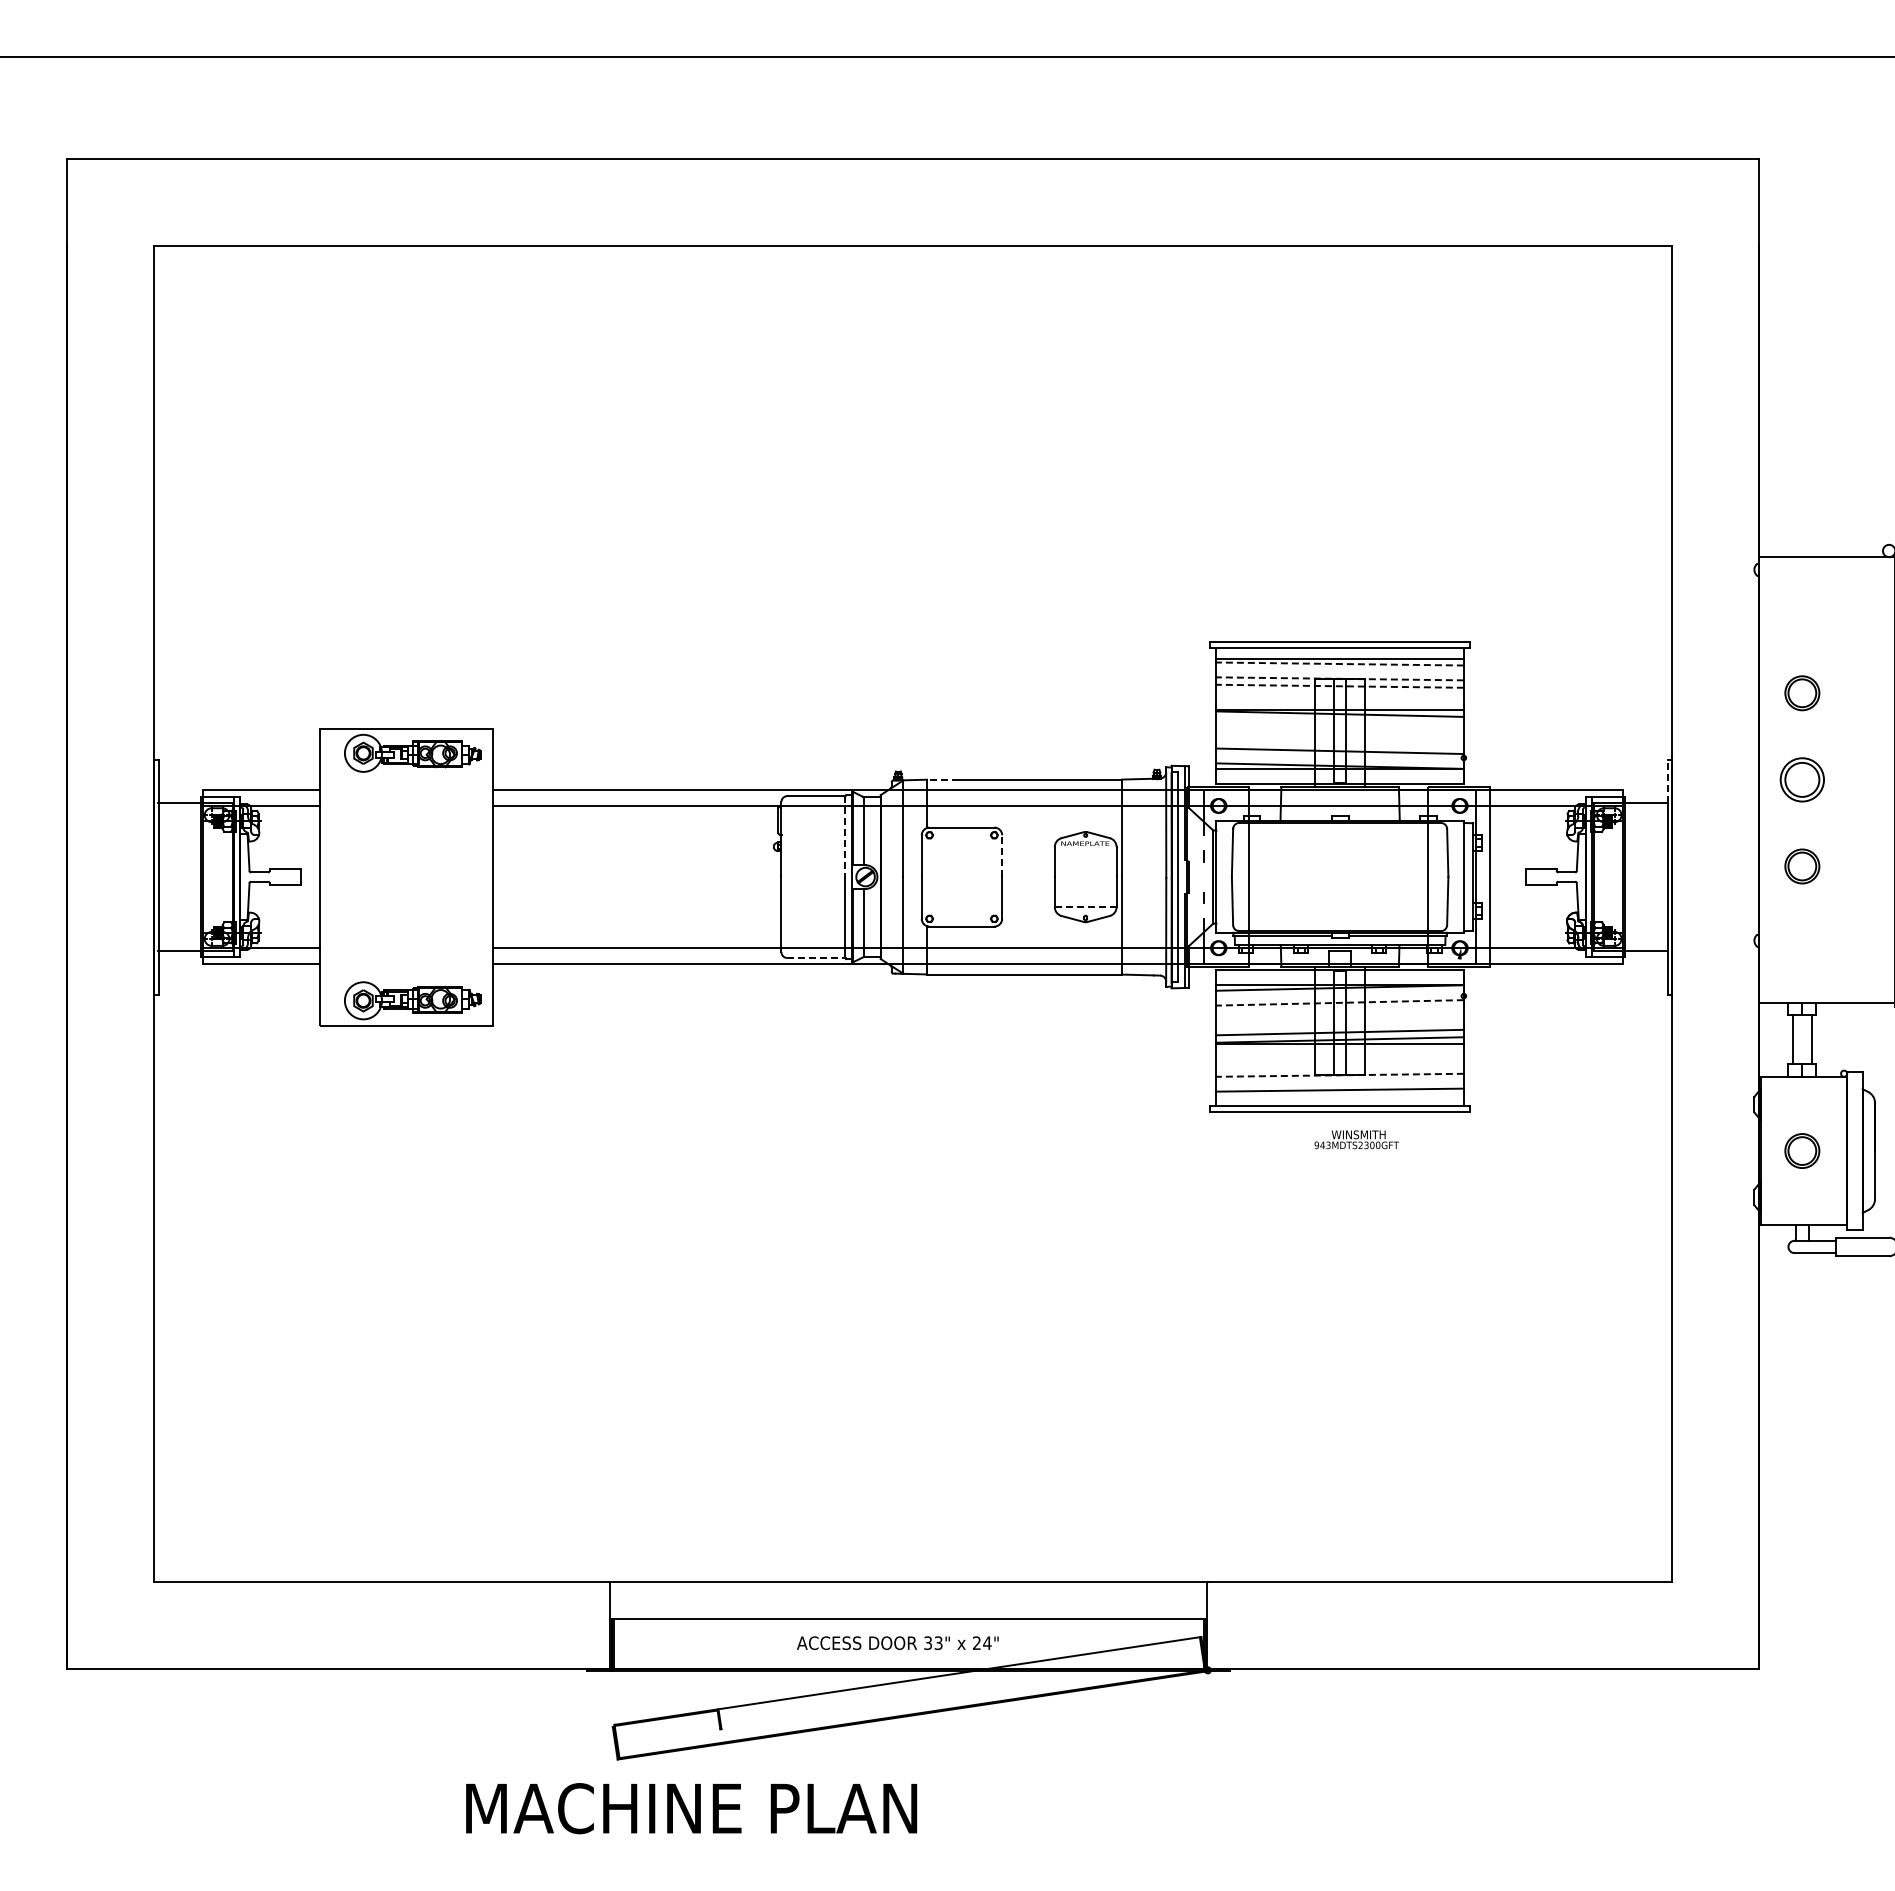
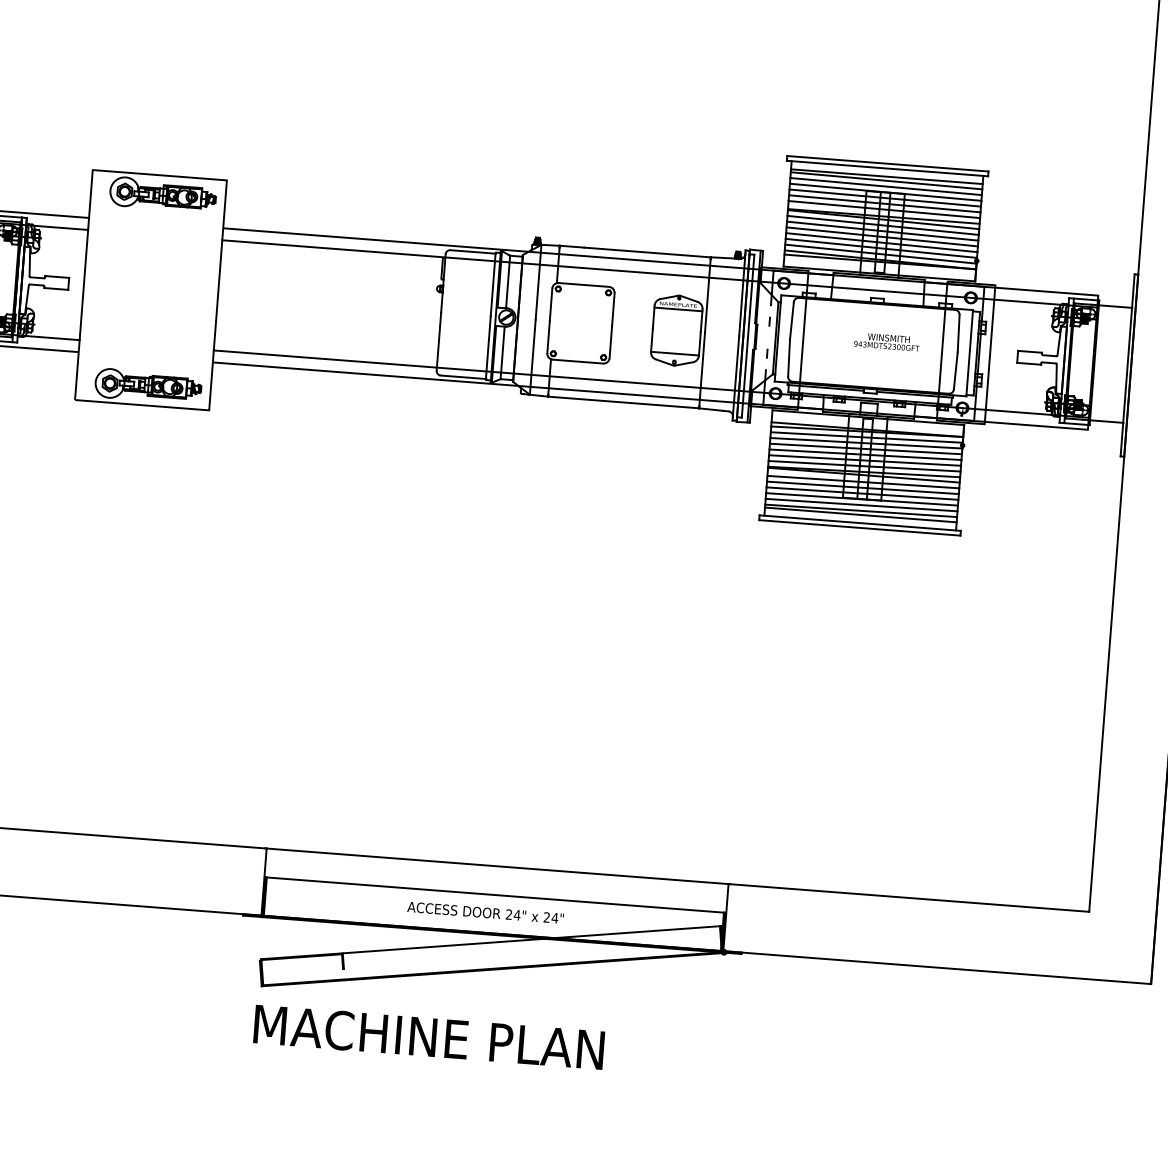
line: (1340, 664) -> (886, 181), dashed -> solid
line: (1339, 670) -> (885, 185), added
line: (1340, 678) -> (885, 192), dashed -> solid
line: (1340, 686) -> (885, 198), dashed -> solid
line: (1339, 693) -> (884, 203), added
line: (1339, 700) -> (883, 209), added
line: (1339, 721) -> (882, 225), added
line: (1339, 728) -> (882, 230), added
line: (1339, 736) -> (881, 236), added
line: (1339, 743) -> (881, 242), added
line: (1339, 758) -> (880, 253), added
line: (942, 779) -> (571, 246), dashed -> solid
line: (1667, 781) -> (1133, 291), dashed -> solid
line: (845, 837) -> (493, 285), dashed -> solid
line: (1085, 849) -> (678, 309), added
line: (1002, 856) -> (613, 309), dashed -> solid
line: (1085, 906) -> (674, 353), dashed -> solid
line: (816, 957) -> (463, 376), dashed -> solid
line: (1339, 995) -> (866, 437), added
line: (1340, 1002) -> (866, 442), dashed -> solid
line: (1339, 1010) -> (865, 449), added
line: (1339, 1017) -> (865, 454), added
line: (1339, 1024) -> (864, 459), added
line: (1339, 1052) -> (862, 481), added
line: (1339, 1059) -> (862, 487), added
line: (1339, 1067) -> (862, 493), added
line: (1340, 1075) -> (862, 499), dashed -> solid
line: (1339, 1082) -> (861, 504), added
line: (1339, 1095) -> (860, 514), added
text: (1356, 1139) -> (886, 341), moved
text: (933, 1643) -> (513, 915), 33" -> 24"
text: (691, 1808) -> (429, 1037), moved

